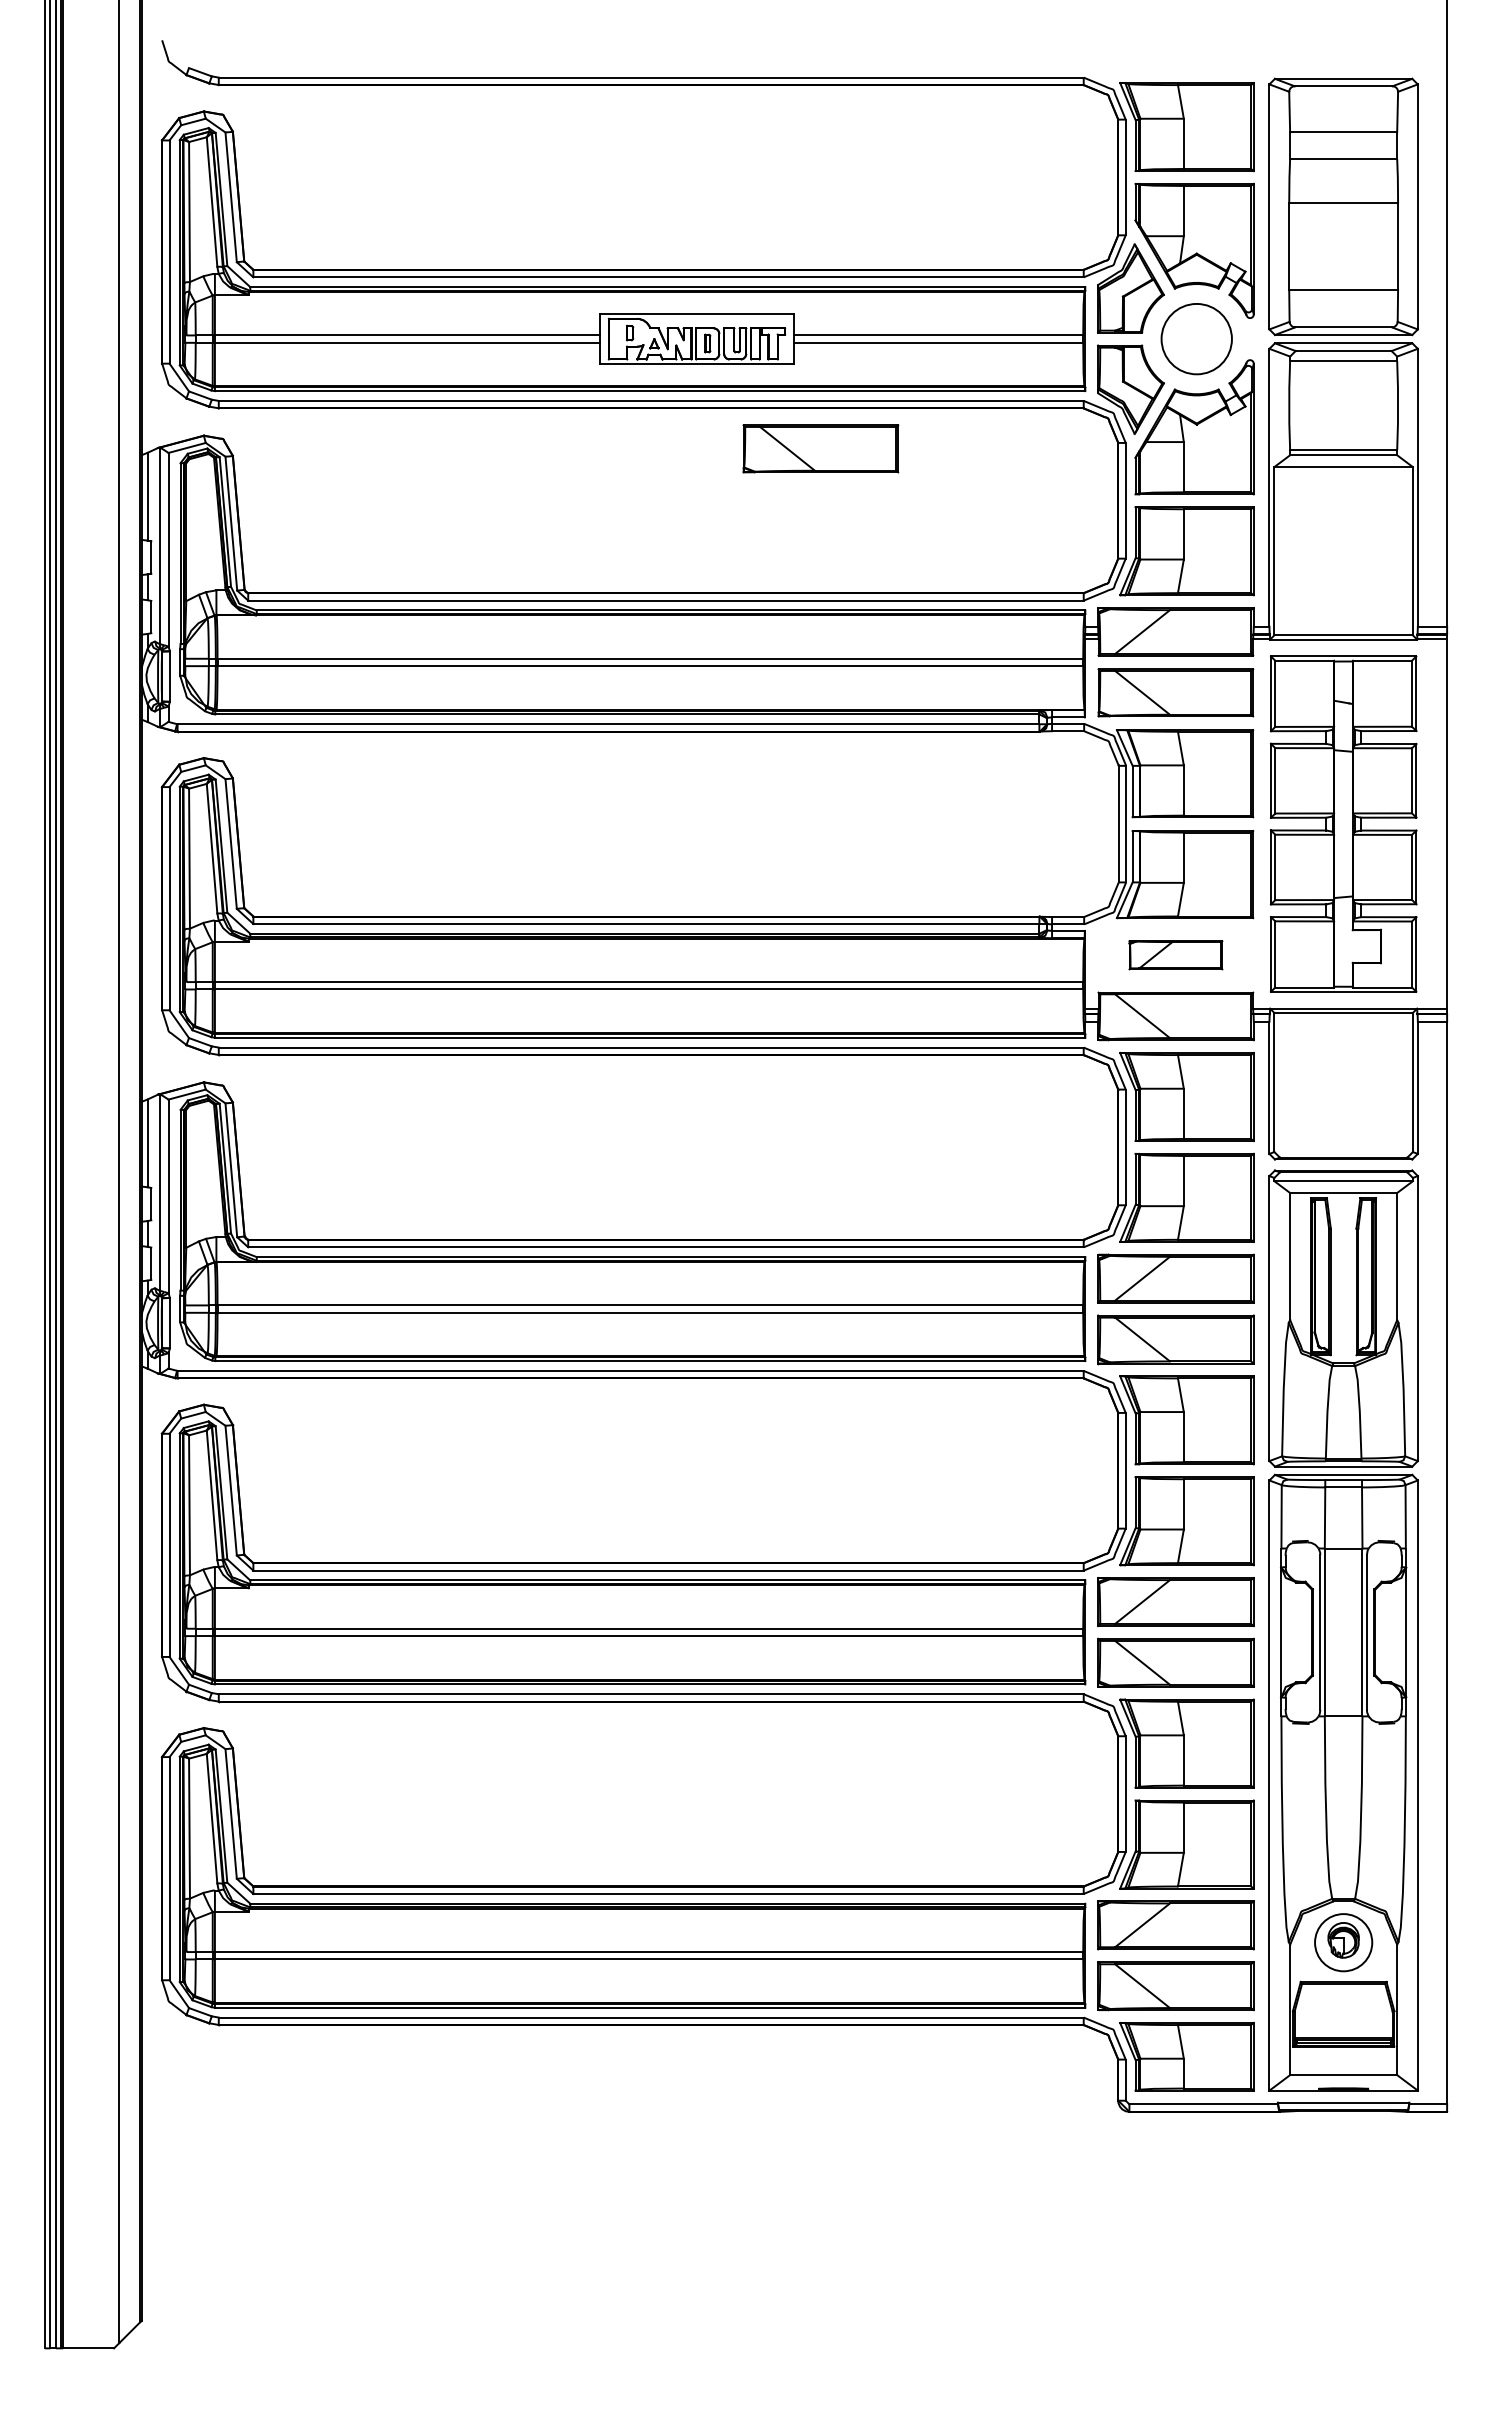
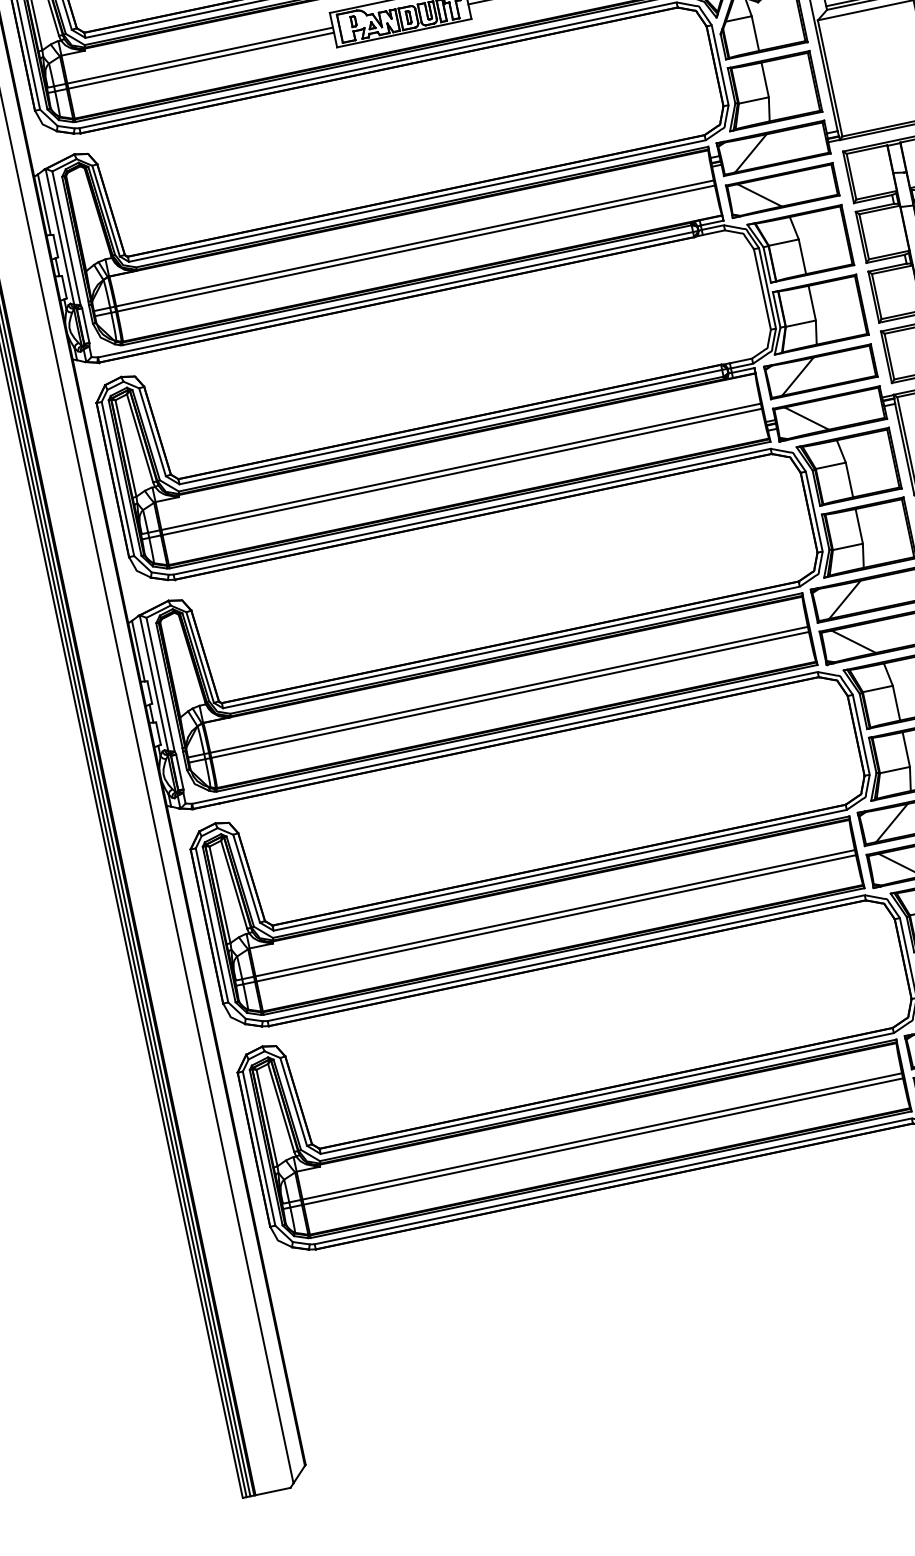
part: (820, 448) -> (501, 73), removed
part: (1175, 954) -> (820, 371), size x1.67

